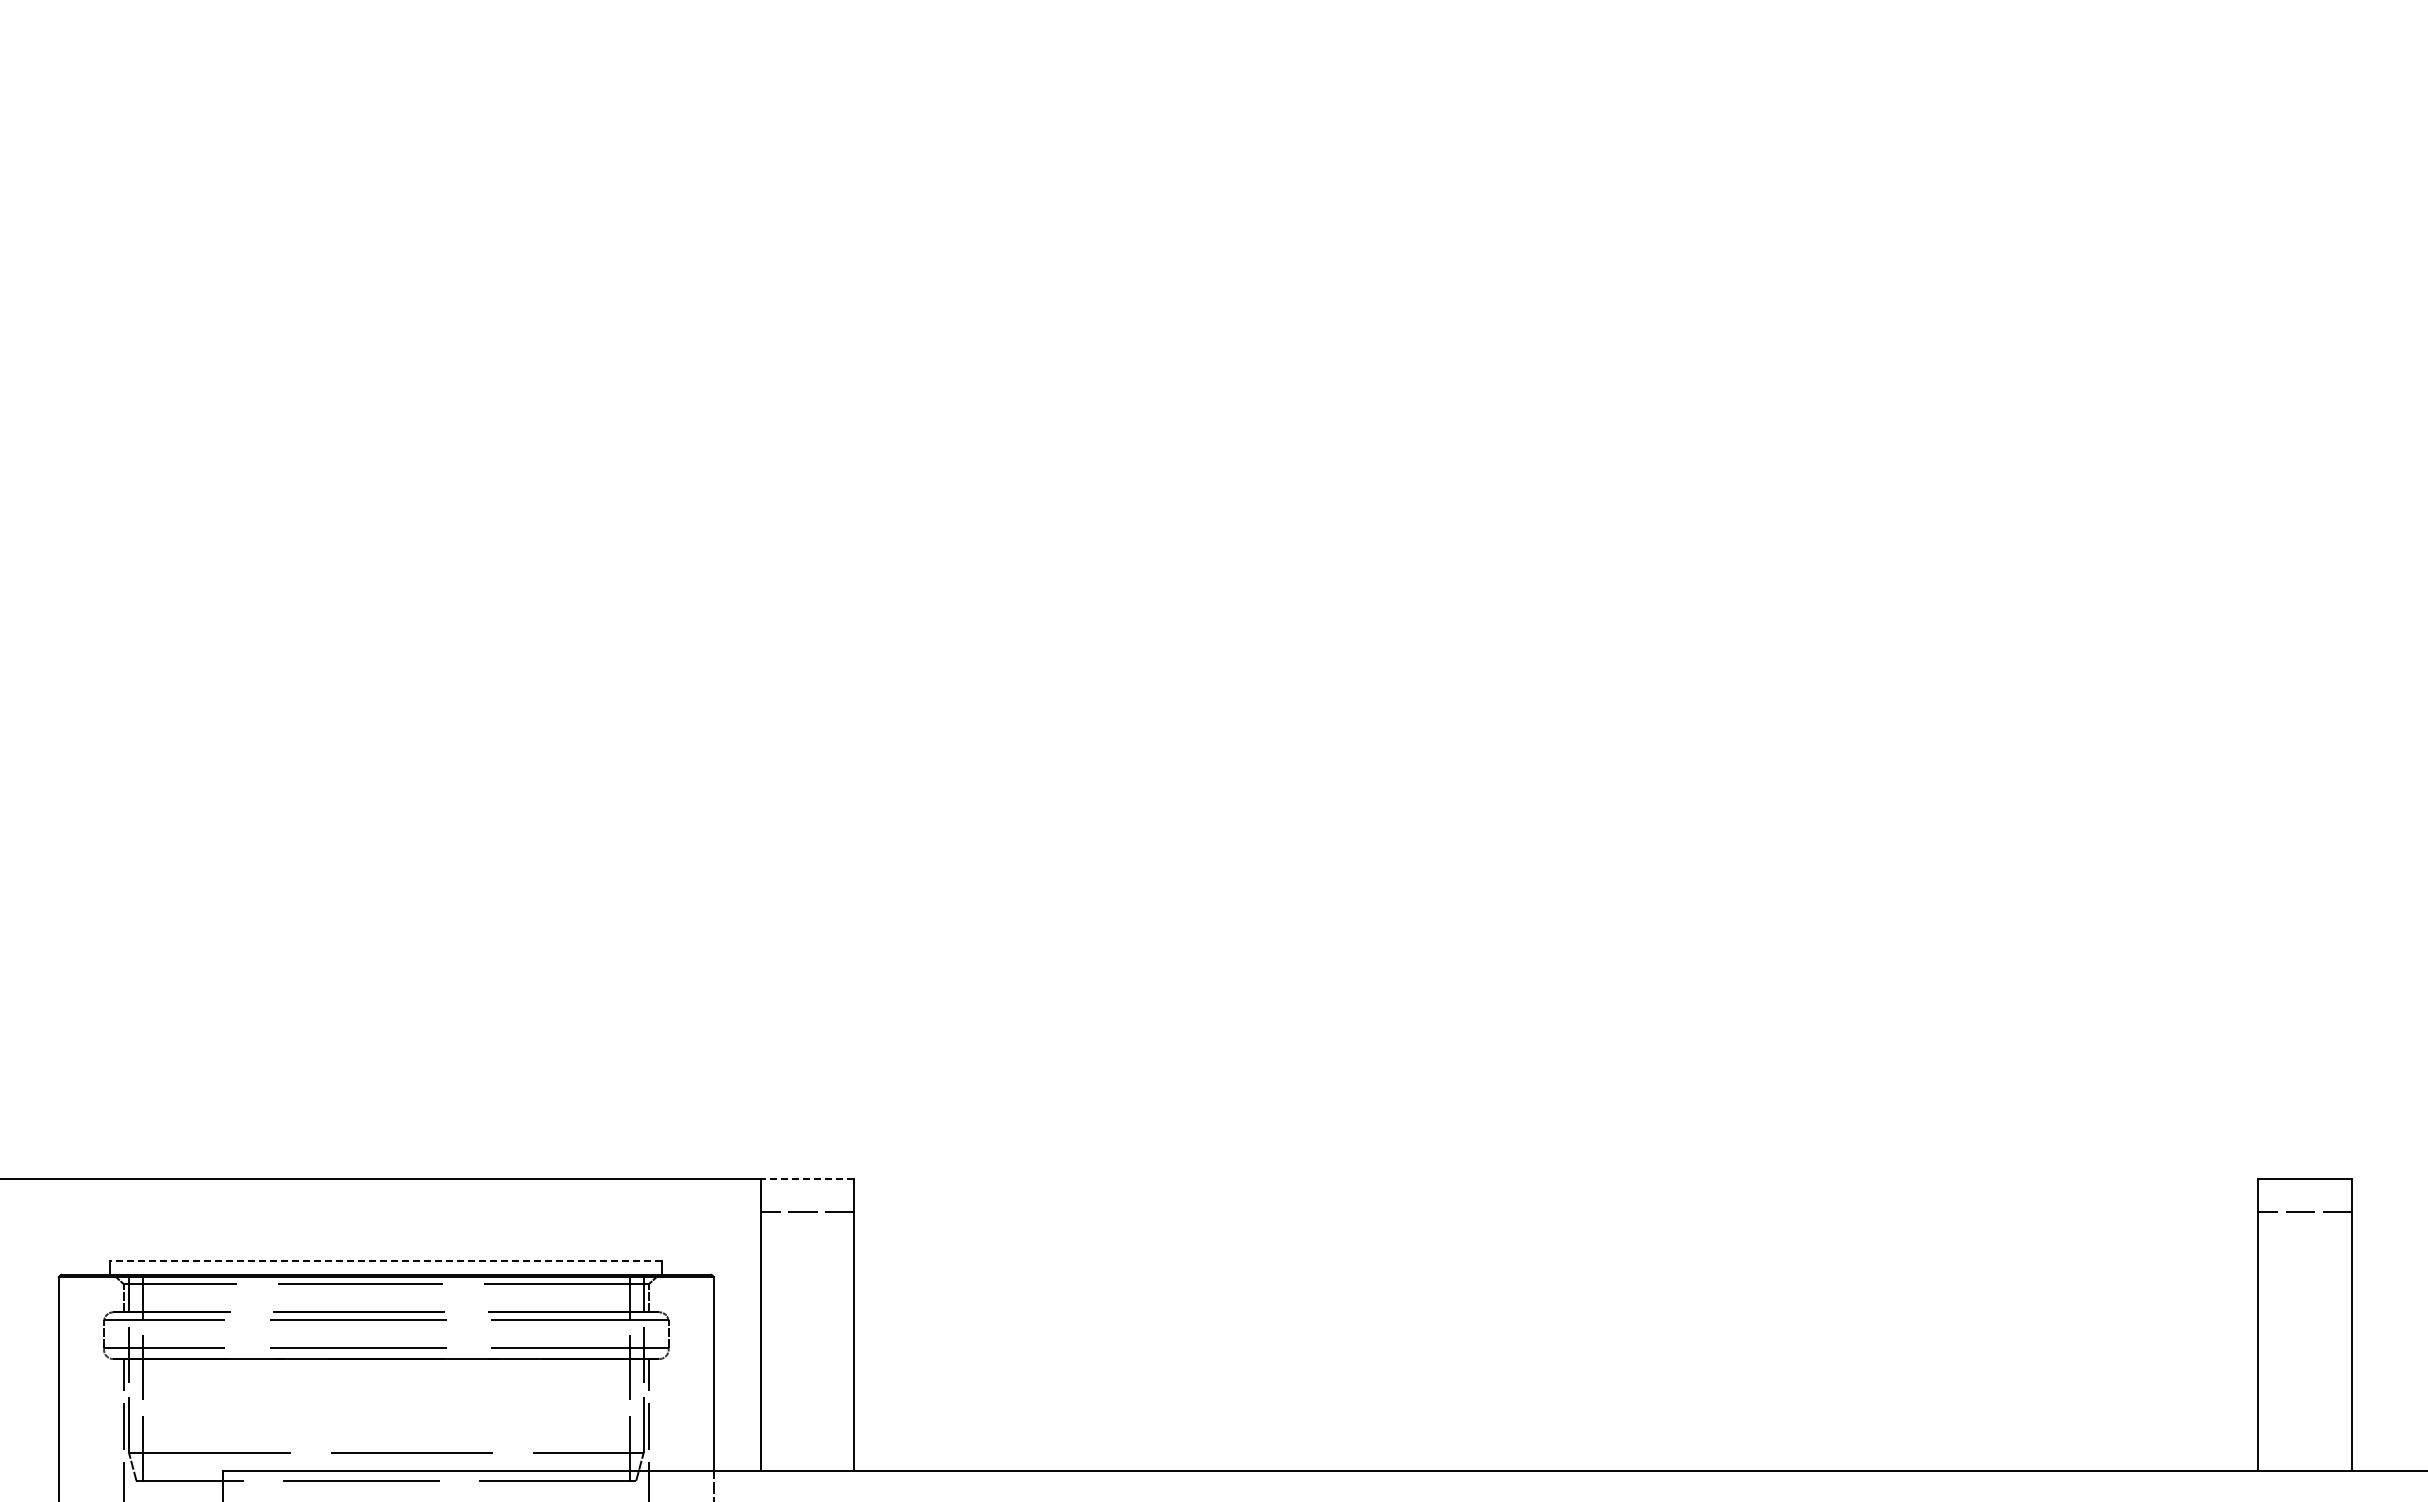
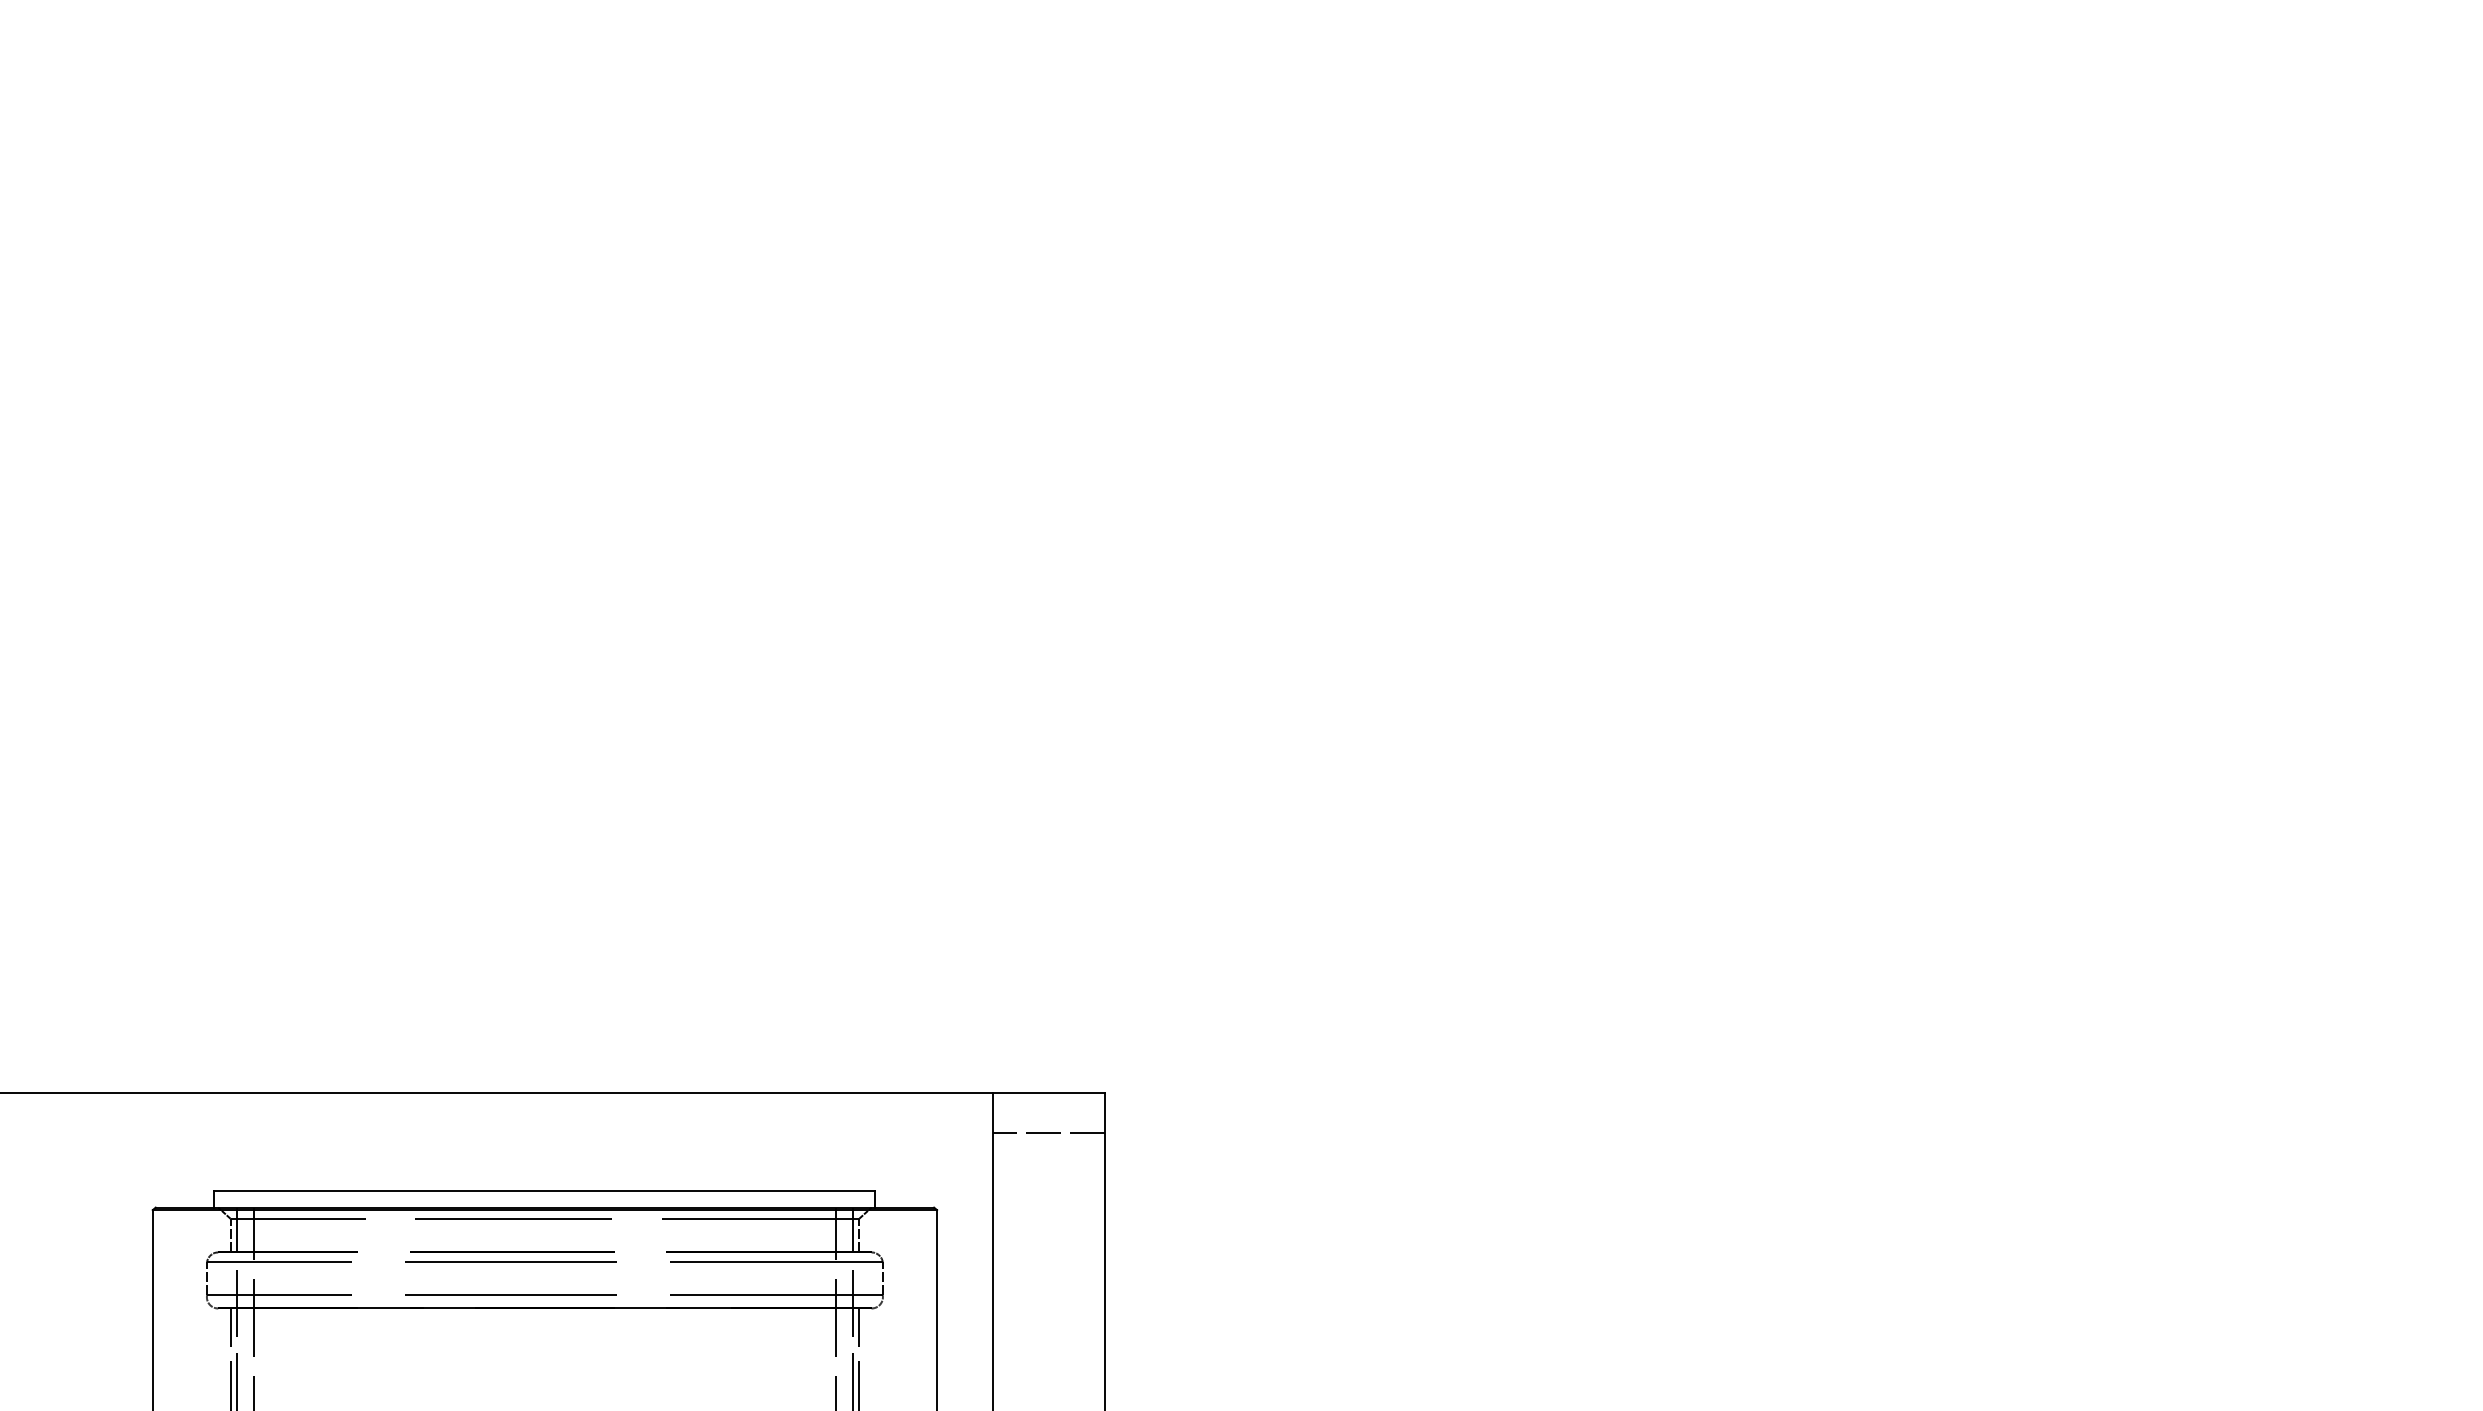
line: (807, 1178) -> (1049, 1092), dashed -> solid
line: (385, 1260) -> (543, 1190), dashed -> solid

